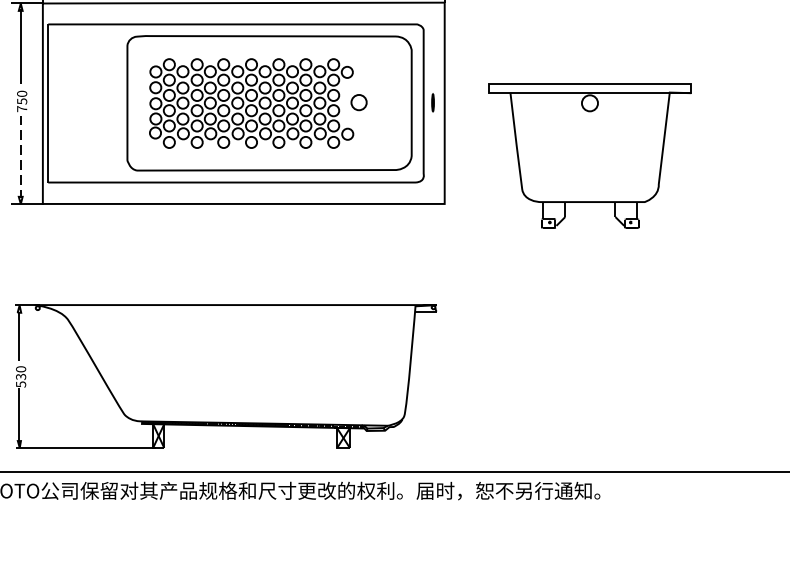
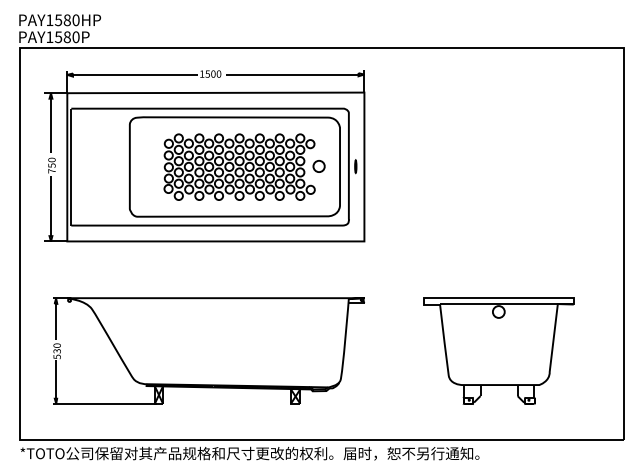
part: (258, 102) -> (244, 166), moved
part: (589, 155) -> (498, 350), moved
line: (21, 156) -> (51, 206), dashed -> solid
part: (225, 375) -> (208, 350), moved

